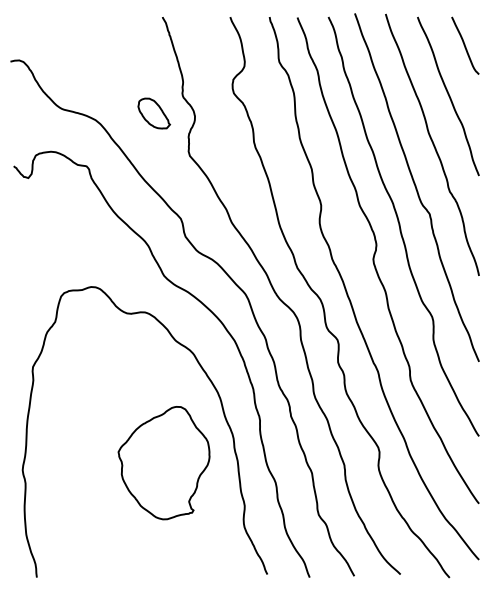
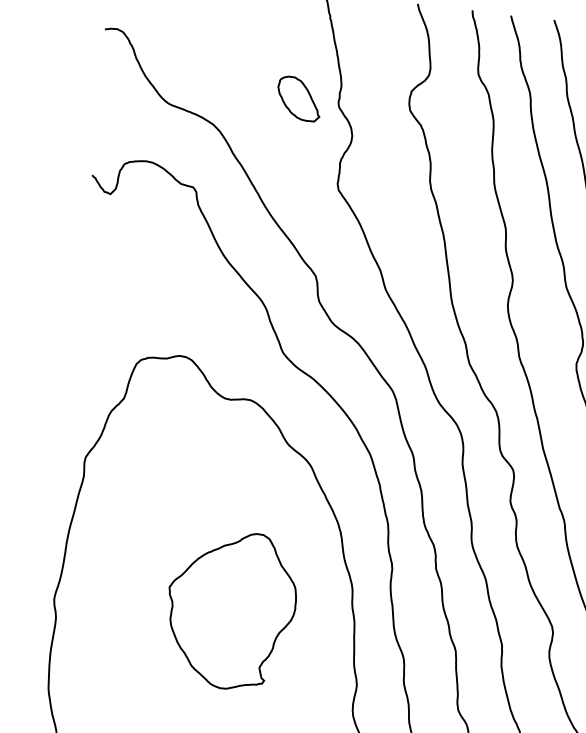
part: (154, 113) -> (299, 98), moved
part: (163, 463) -> (230, 610), moved

